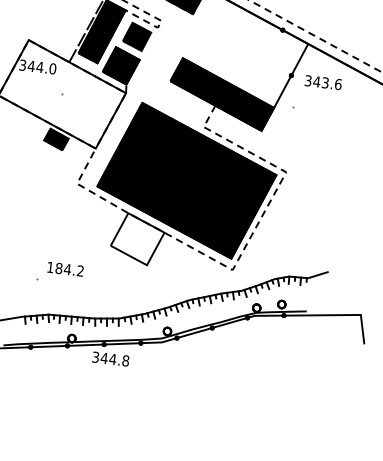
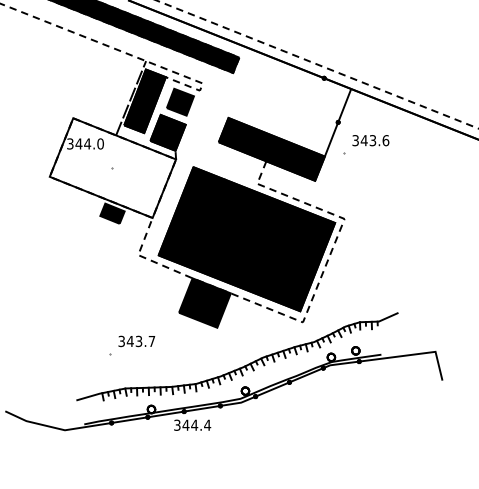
text: (323, 82) -> (370, 140), moved
fill: (137, 238) -> (204, 302), added
text: (65, 269) -> (136, 341), 184.2 -> 343.7
text: (125, 360) -> (207, 424), 344.8 -> 344.4

